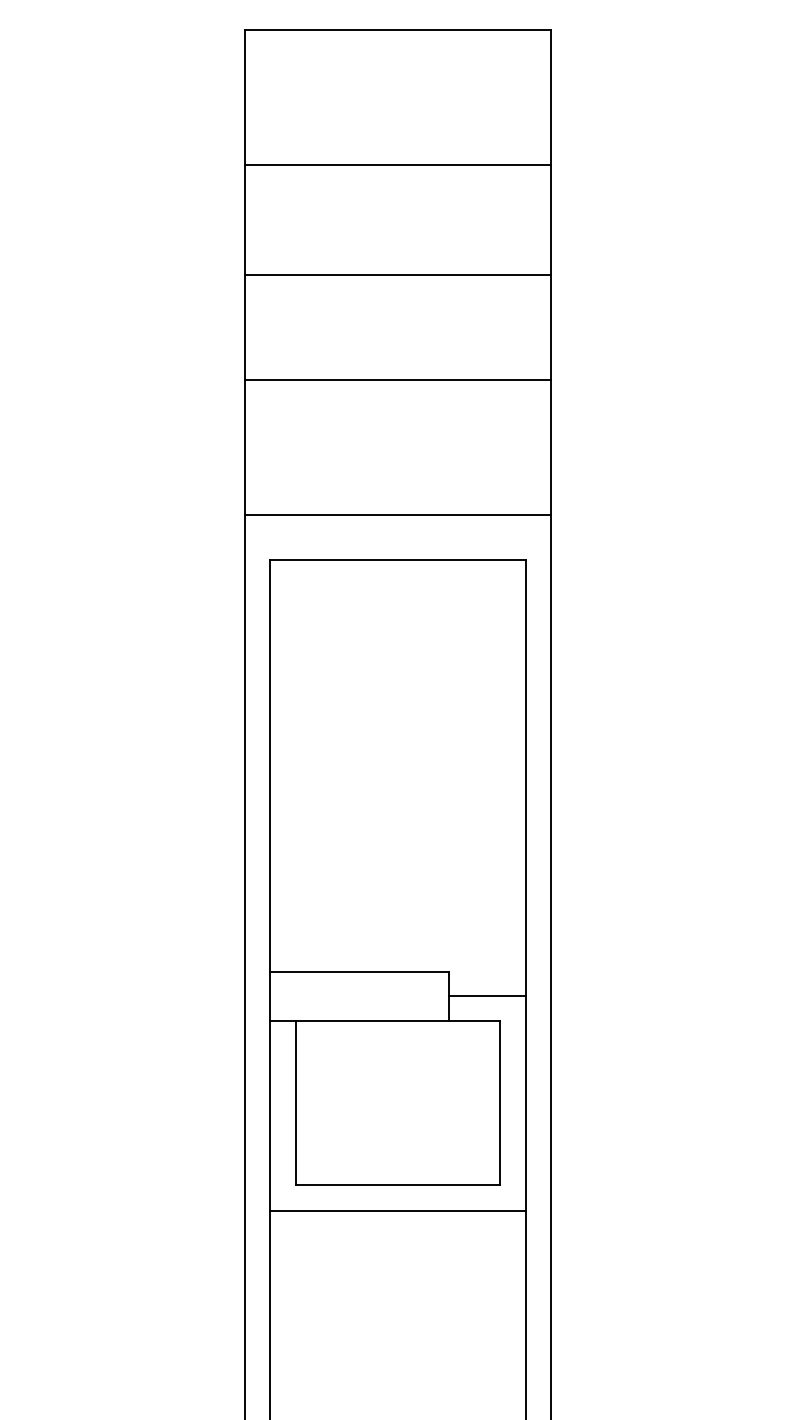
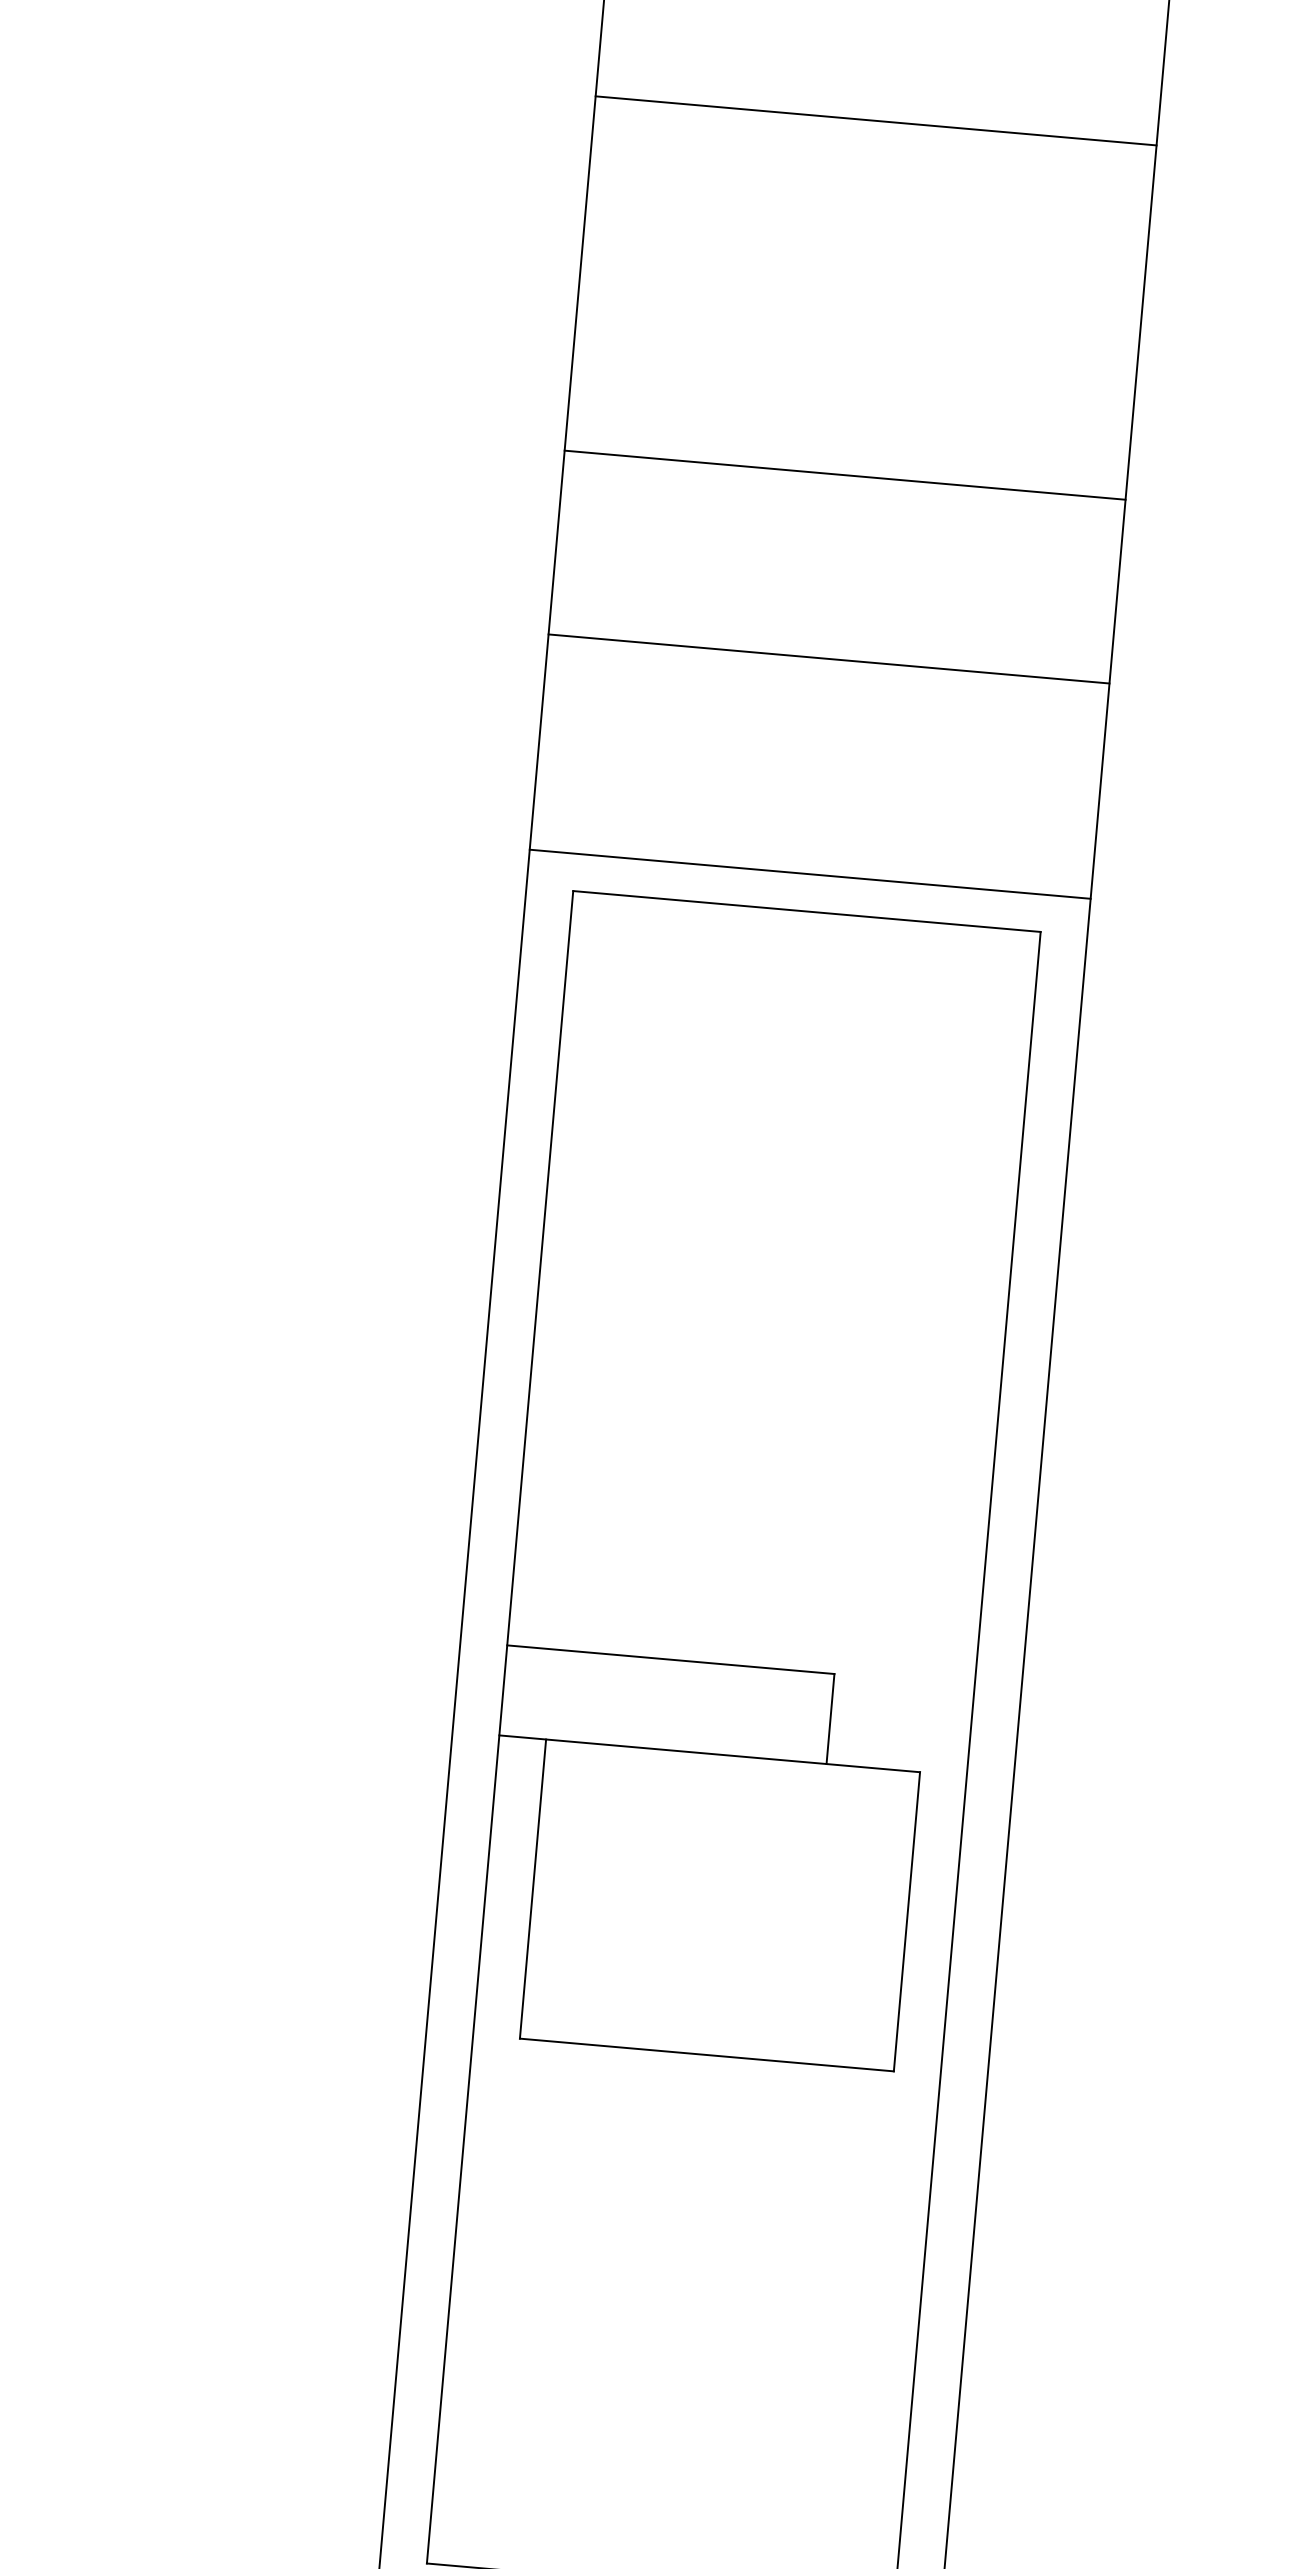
line: (397, 165) -> (875, 121), moved
line: (397, 275) -> (844, 475), moved
line: (397, 379) -> (828, 658), moved
line: (397, 515) -> (809, 874), moved
line: (487, 995) -> (900, 1722), removed
line: (397, 1210) -> (701, 2101), removed

